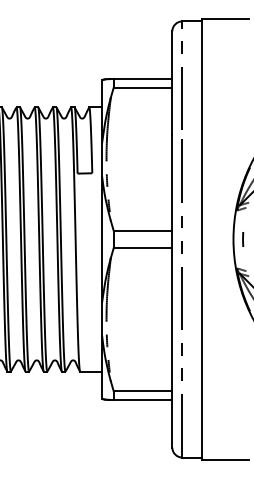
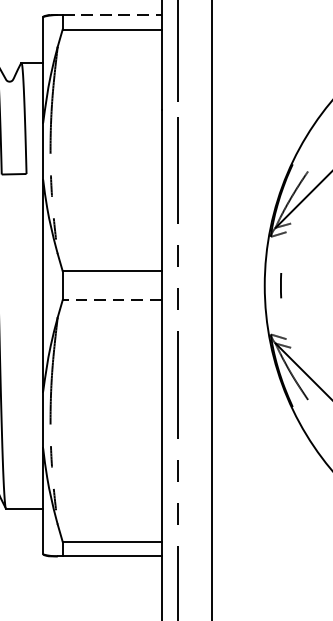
line: (143, 79) -> (112, 15), solid -> dashed
line: (142, 248) -> (111, 300), solid -> dashed

